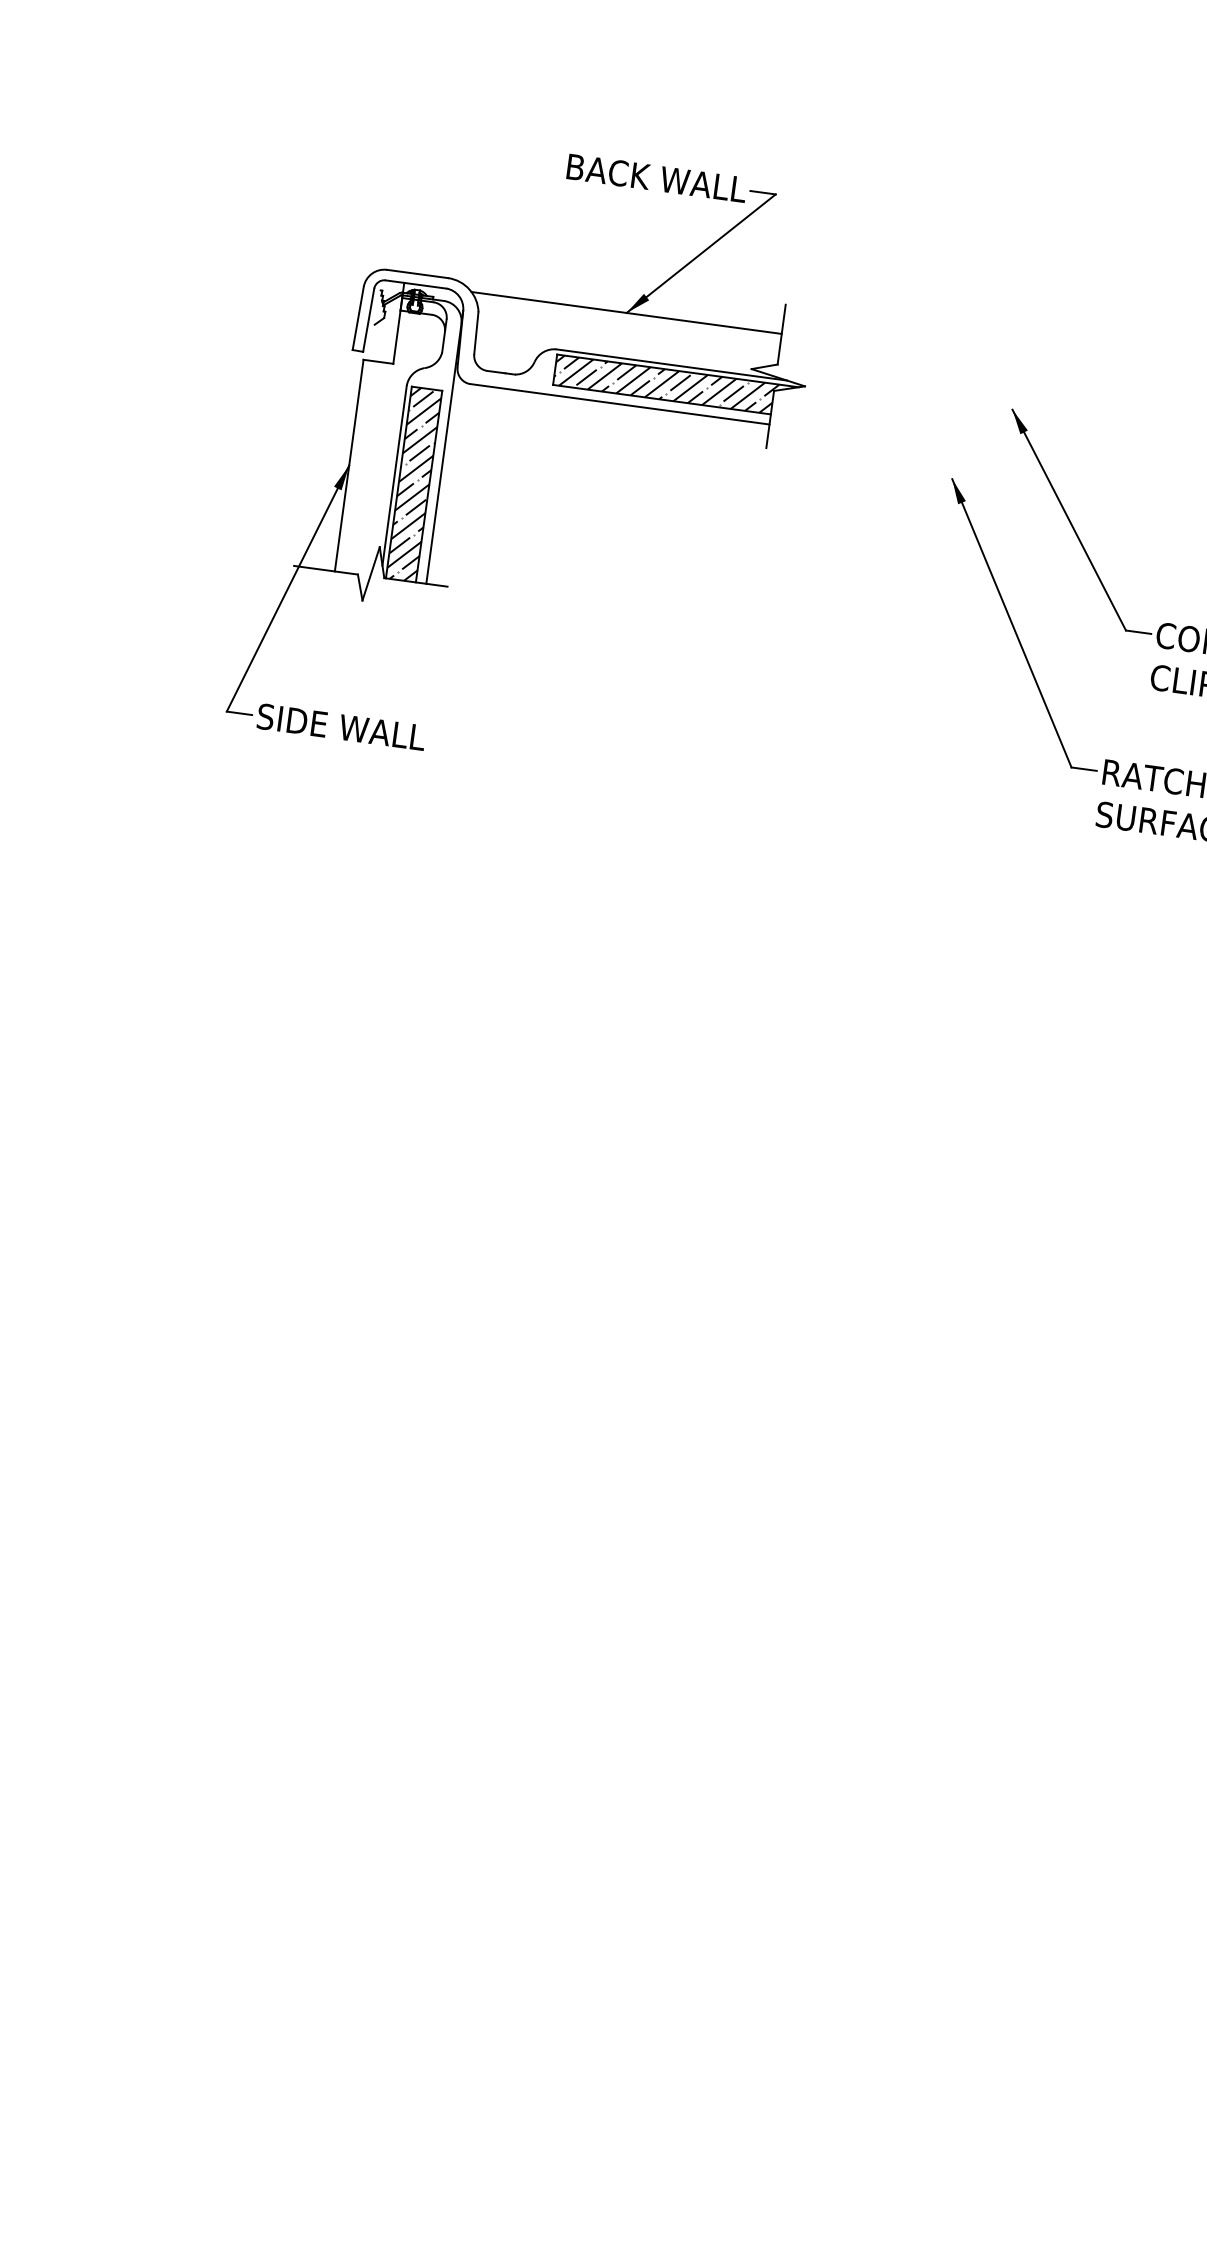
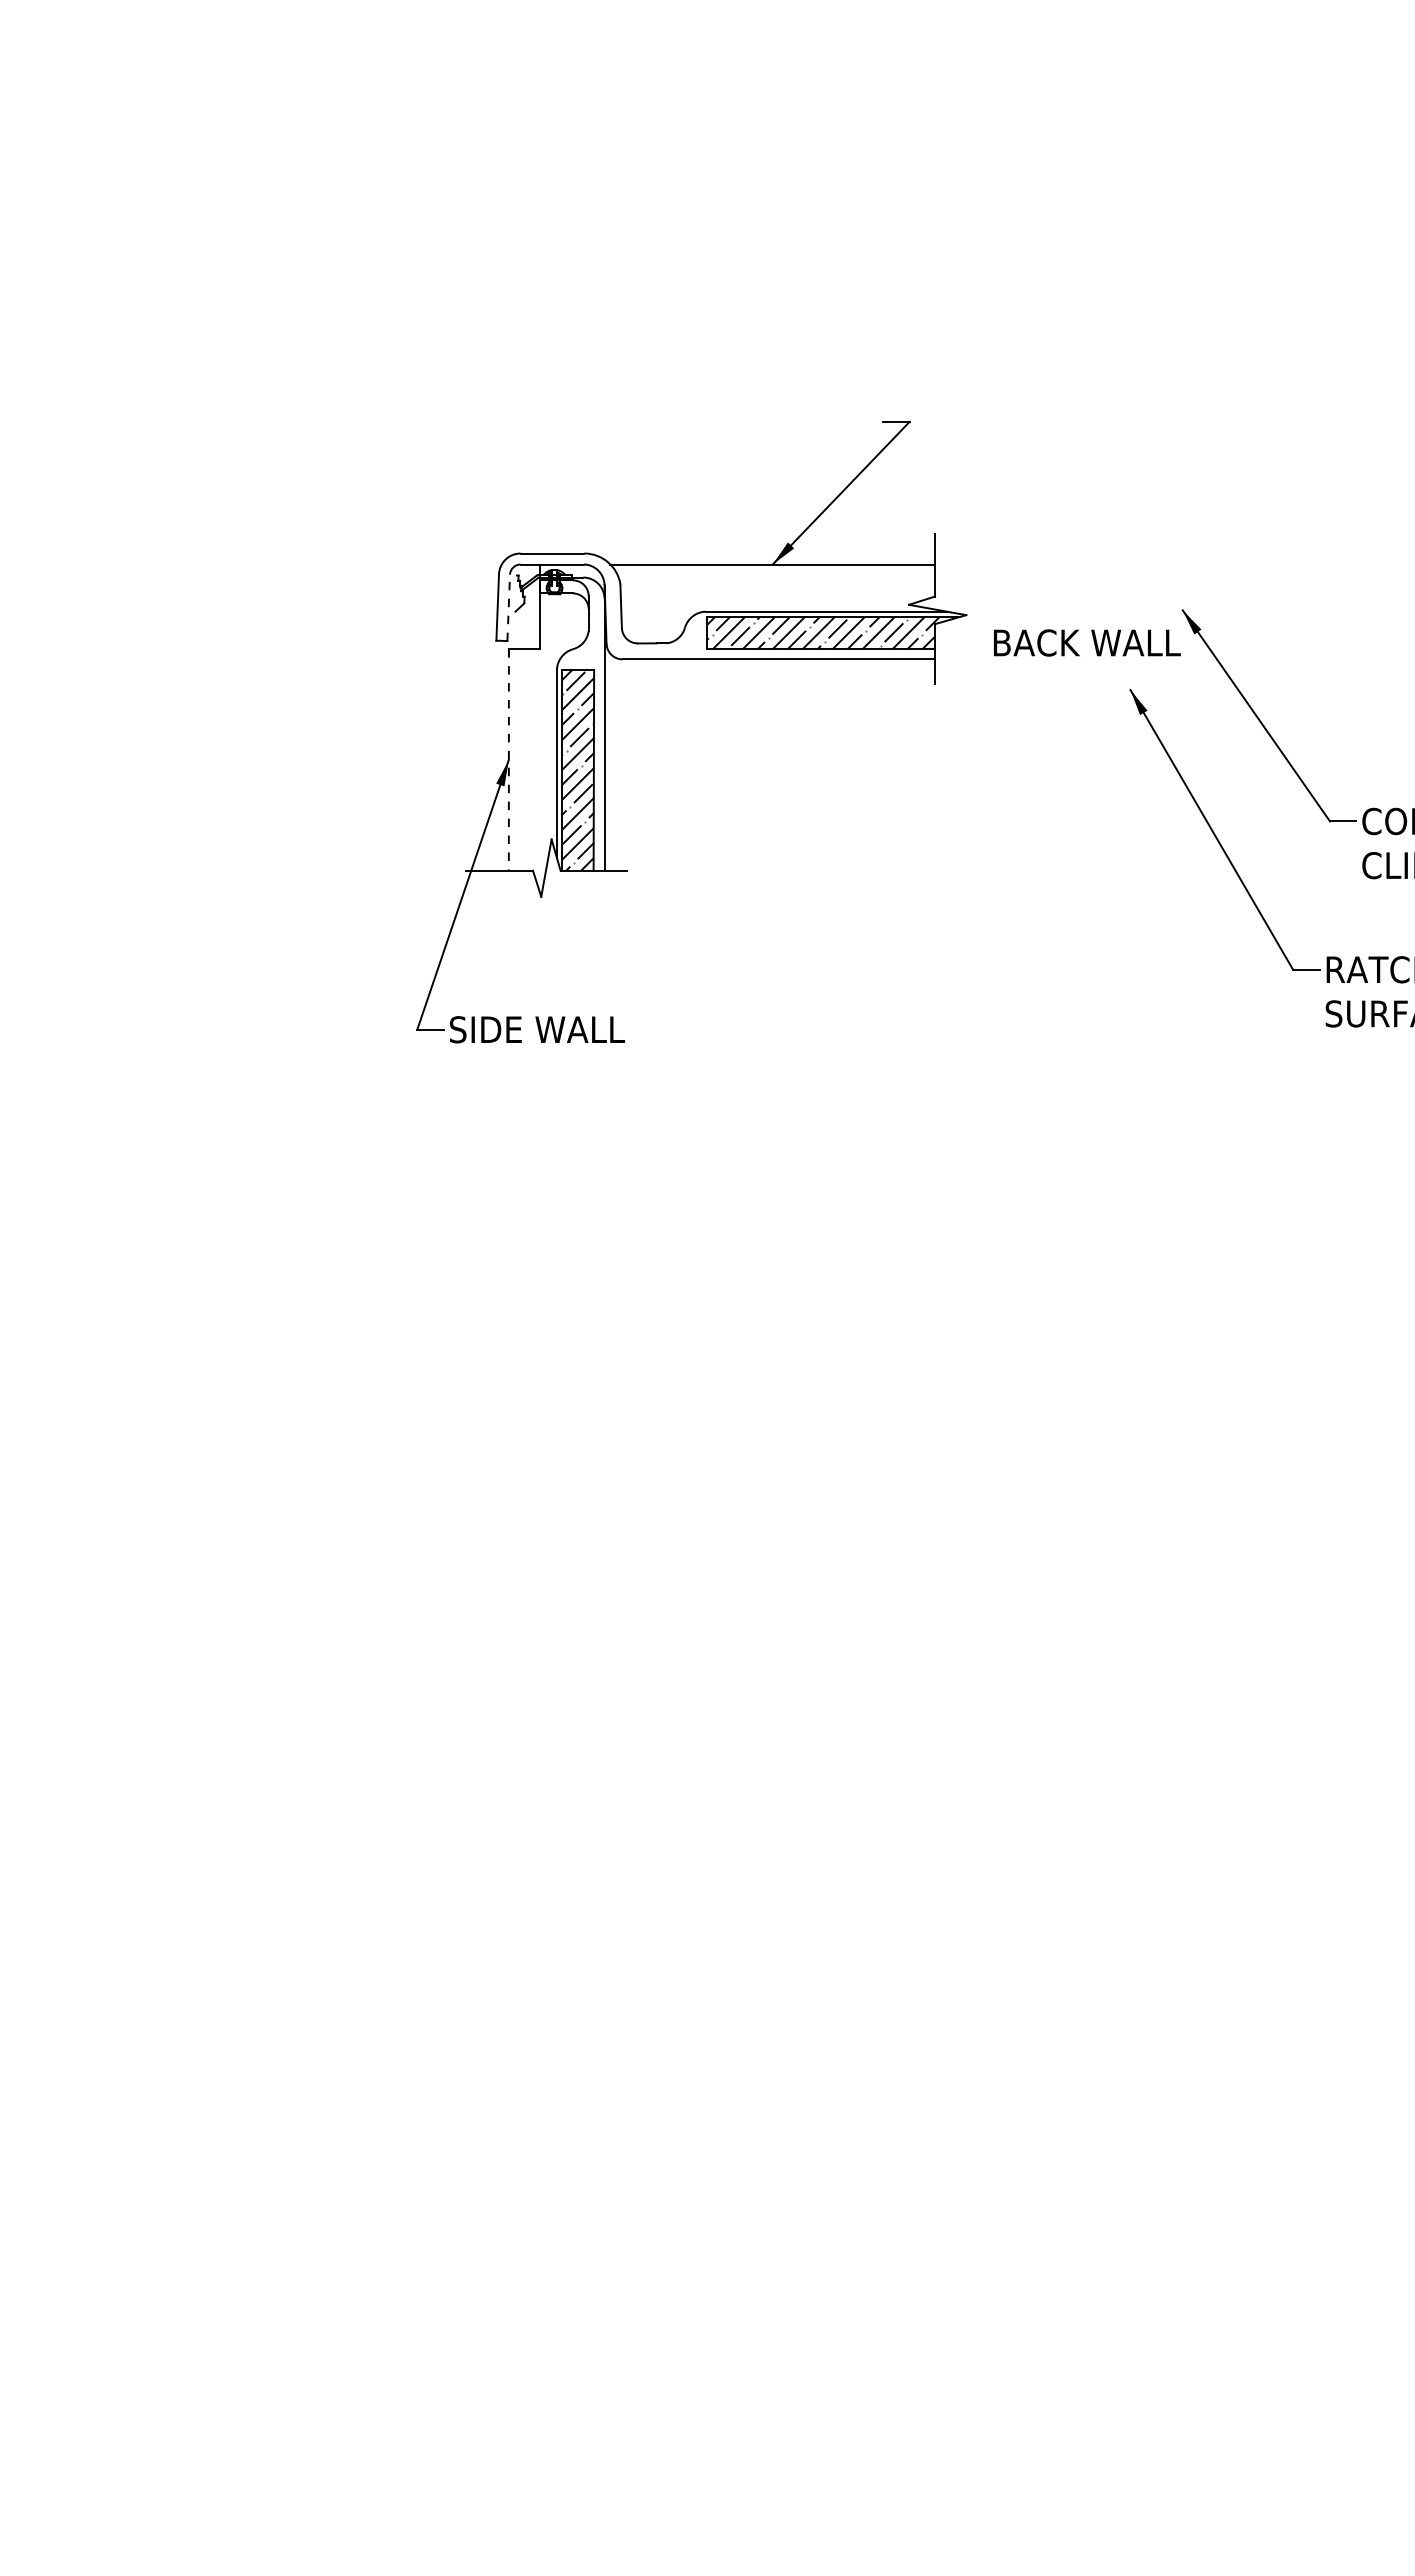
text: (657, 177) -> (1087, 642), moved
line: (368, 319) -> (508, 607), solid -> dashed
line: (348, 465) -> (508, 759), solid -> dashed

